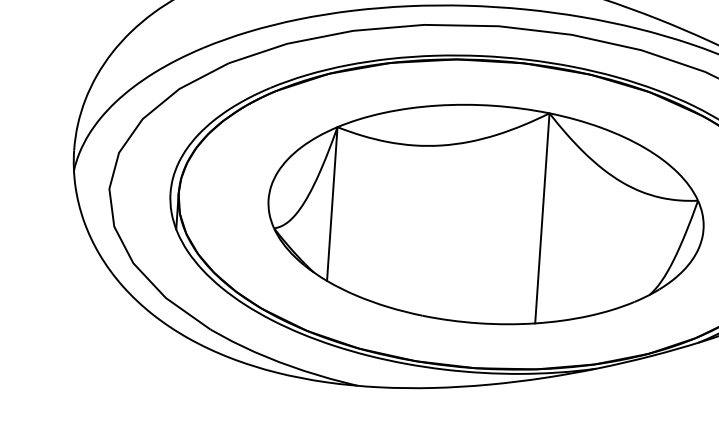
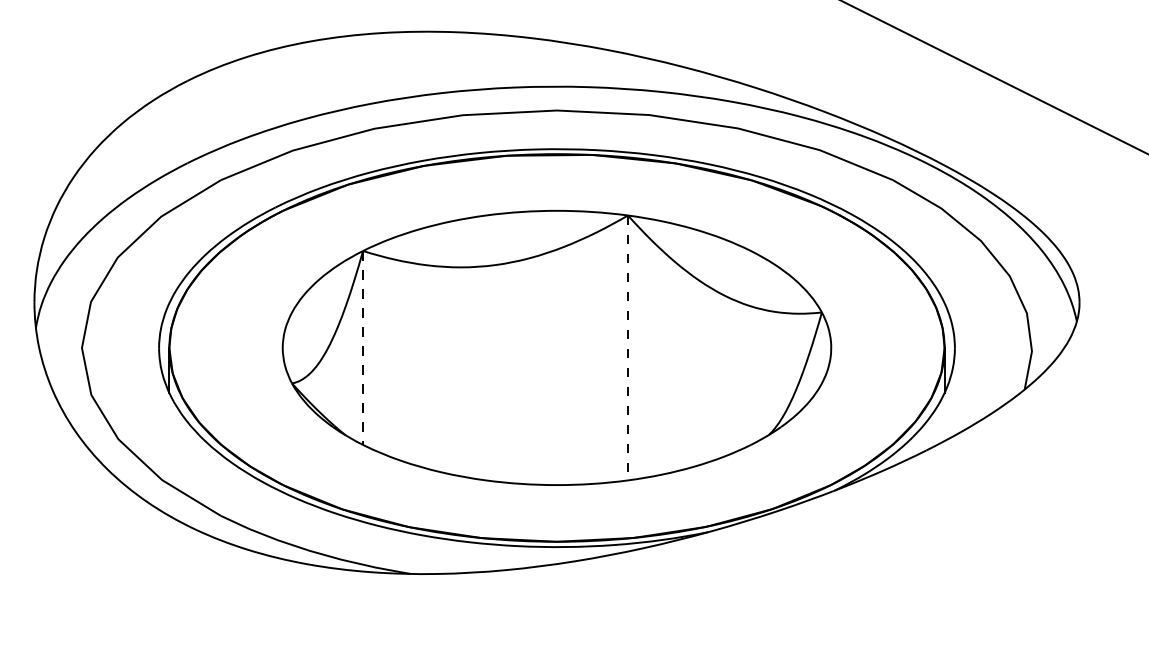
line: (332, 203) -> (363, 347), solid -> dashed
line: (541, 218) -> (627, 348), solid -> dashed

